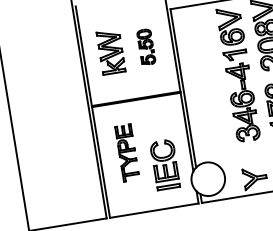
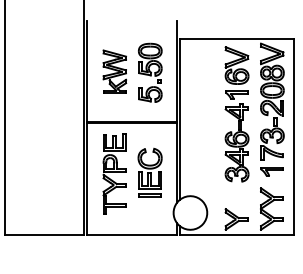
part: (146, 46) -> (150, 72), size x1.67
part: (127, 152) -> (114, 173), size x1.43
part: (164, 164) -> (149, 172), moved

